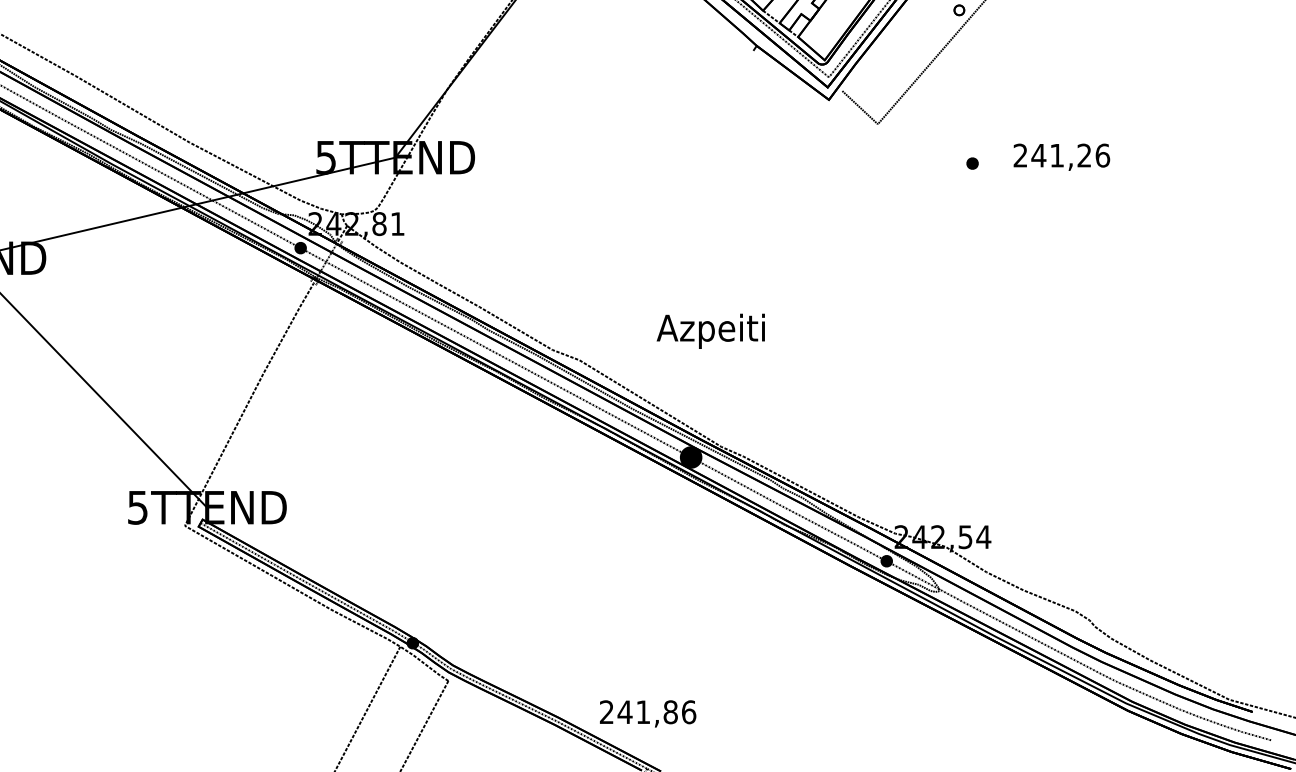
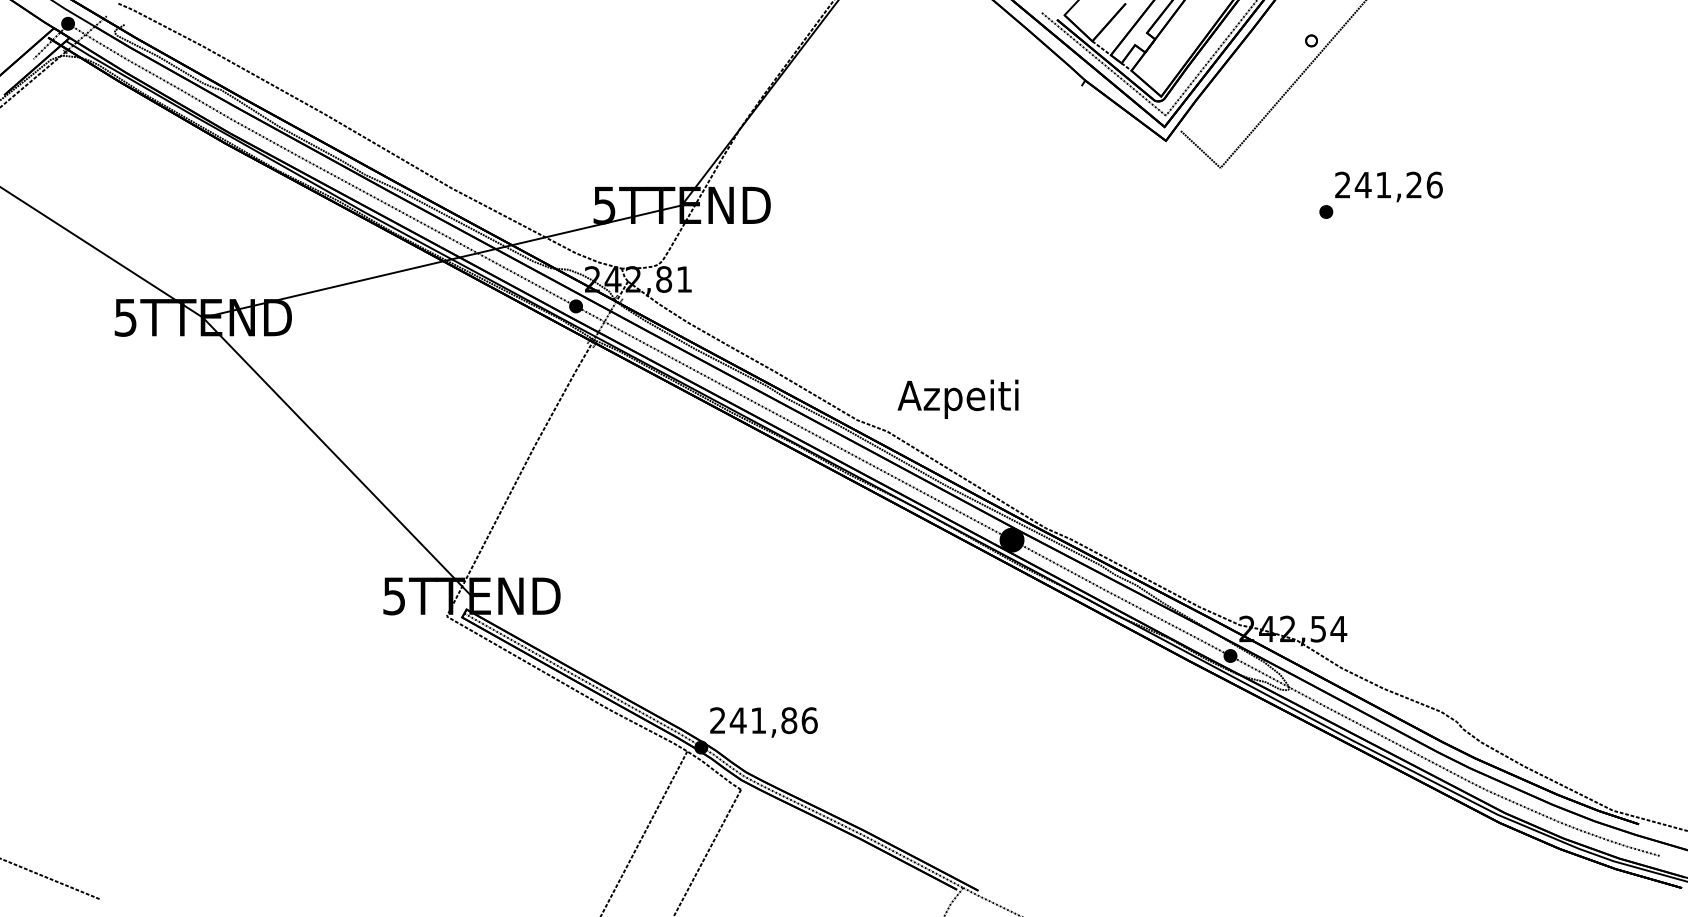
text: (1061, 156) -> (1388, 186), moved
text: (710, 330) -> (957, 398), moved
text: (647, 713) -> (763, 722), moved

